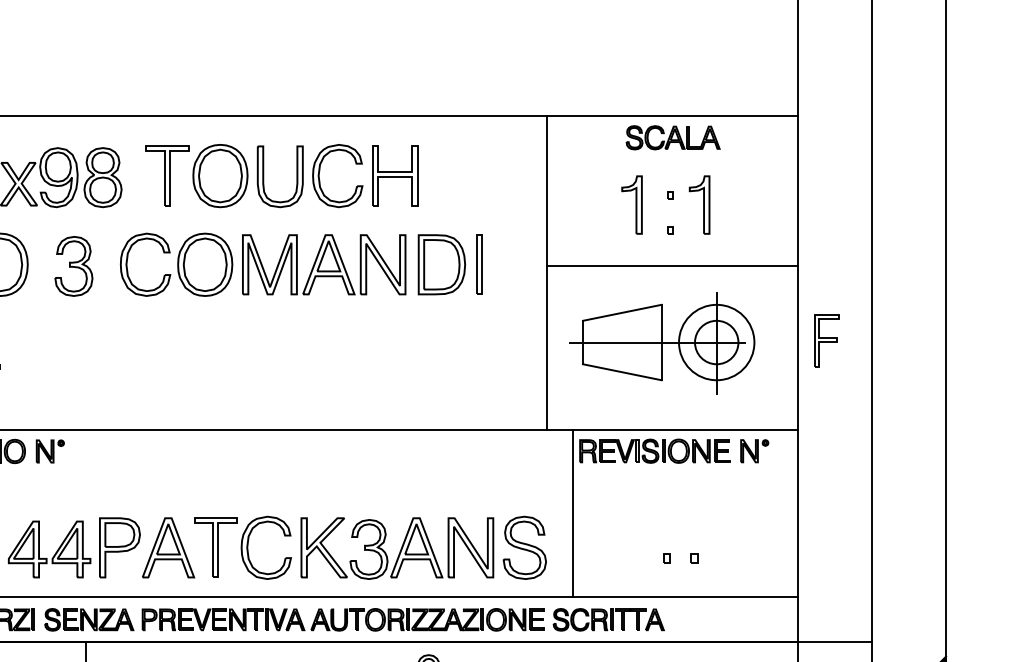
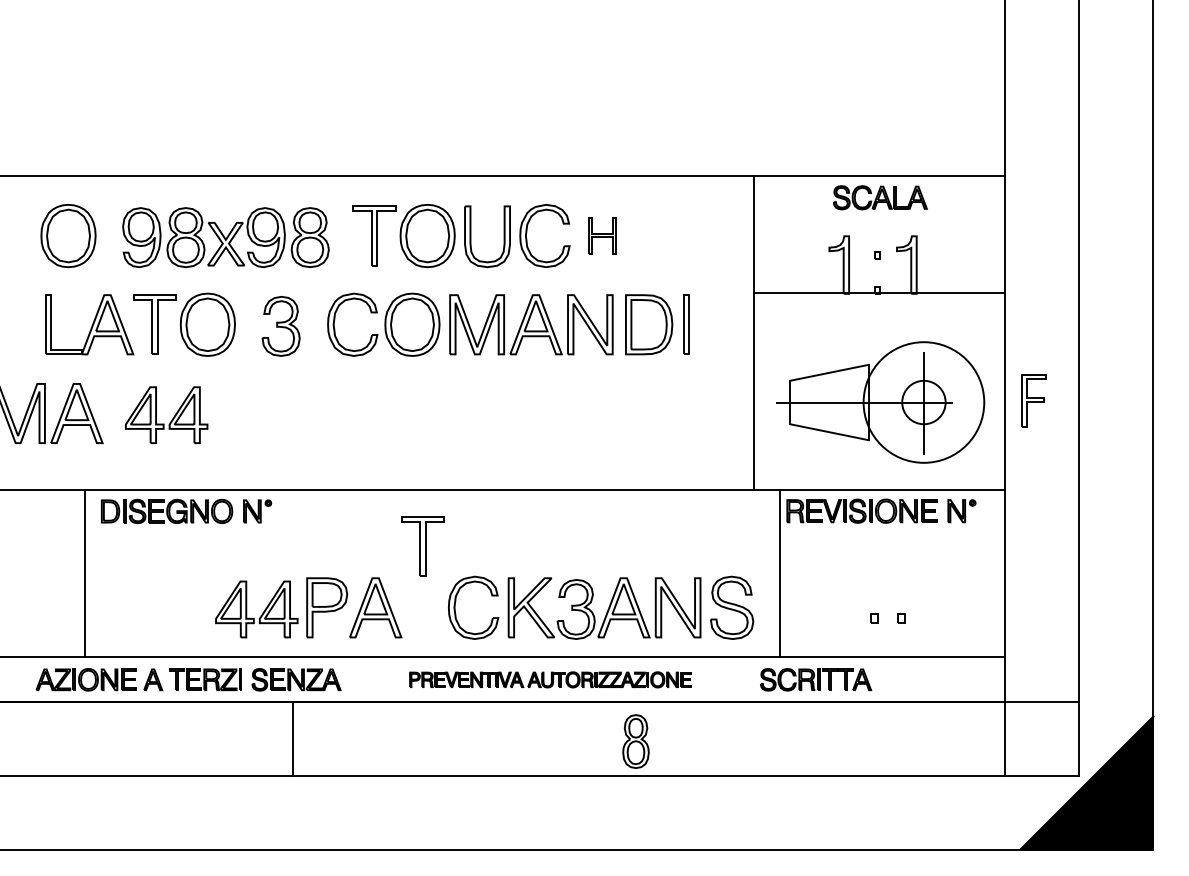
part: (395, 175) -> (602, 235), size x0.6
line: (672, 266) -> (879, 293), moved
circle: (716, 342) -> (923, 402), size x1.6
part: (215, 547) -> (422, 546), moved
part: (343, 619) -> (550, 679), size x0.7

